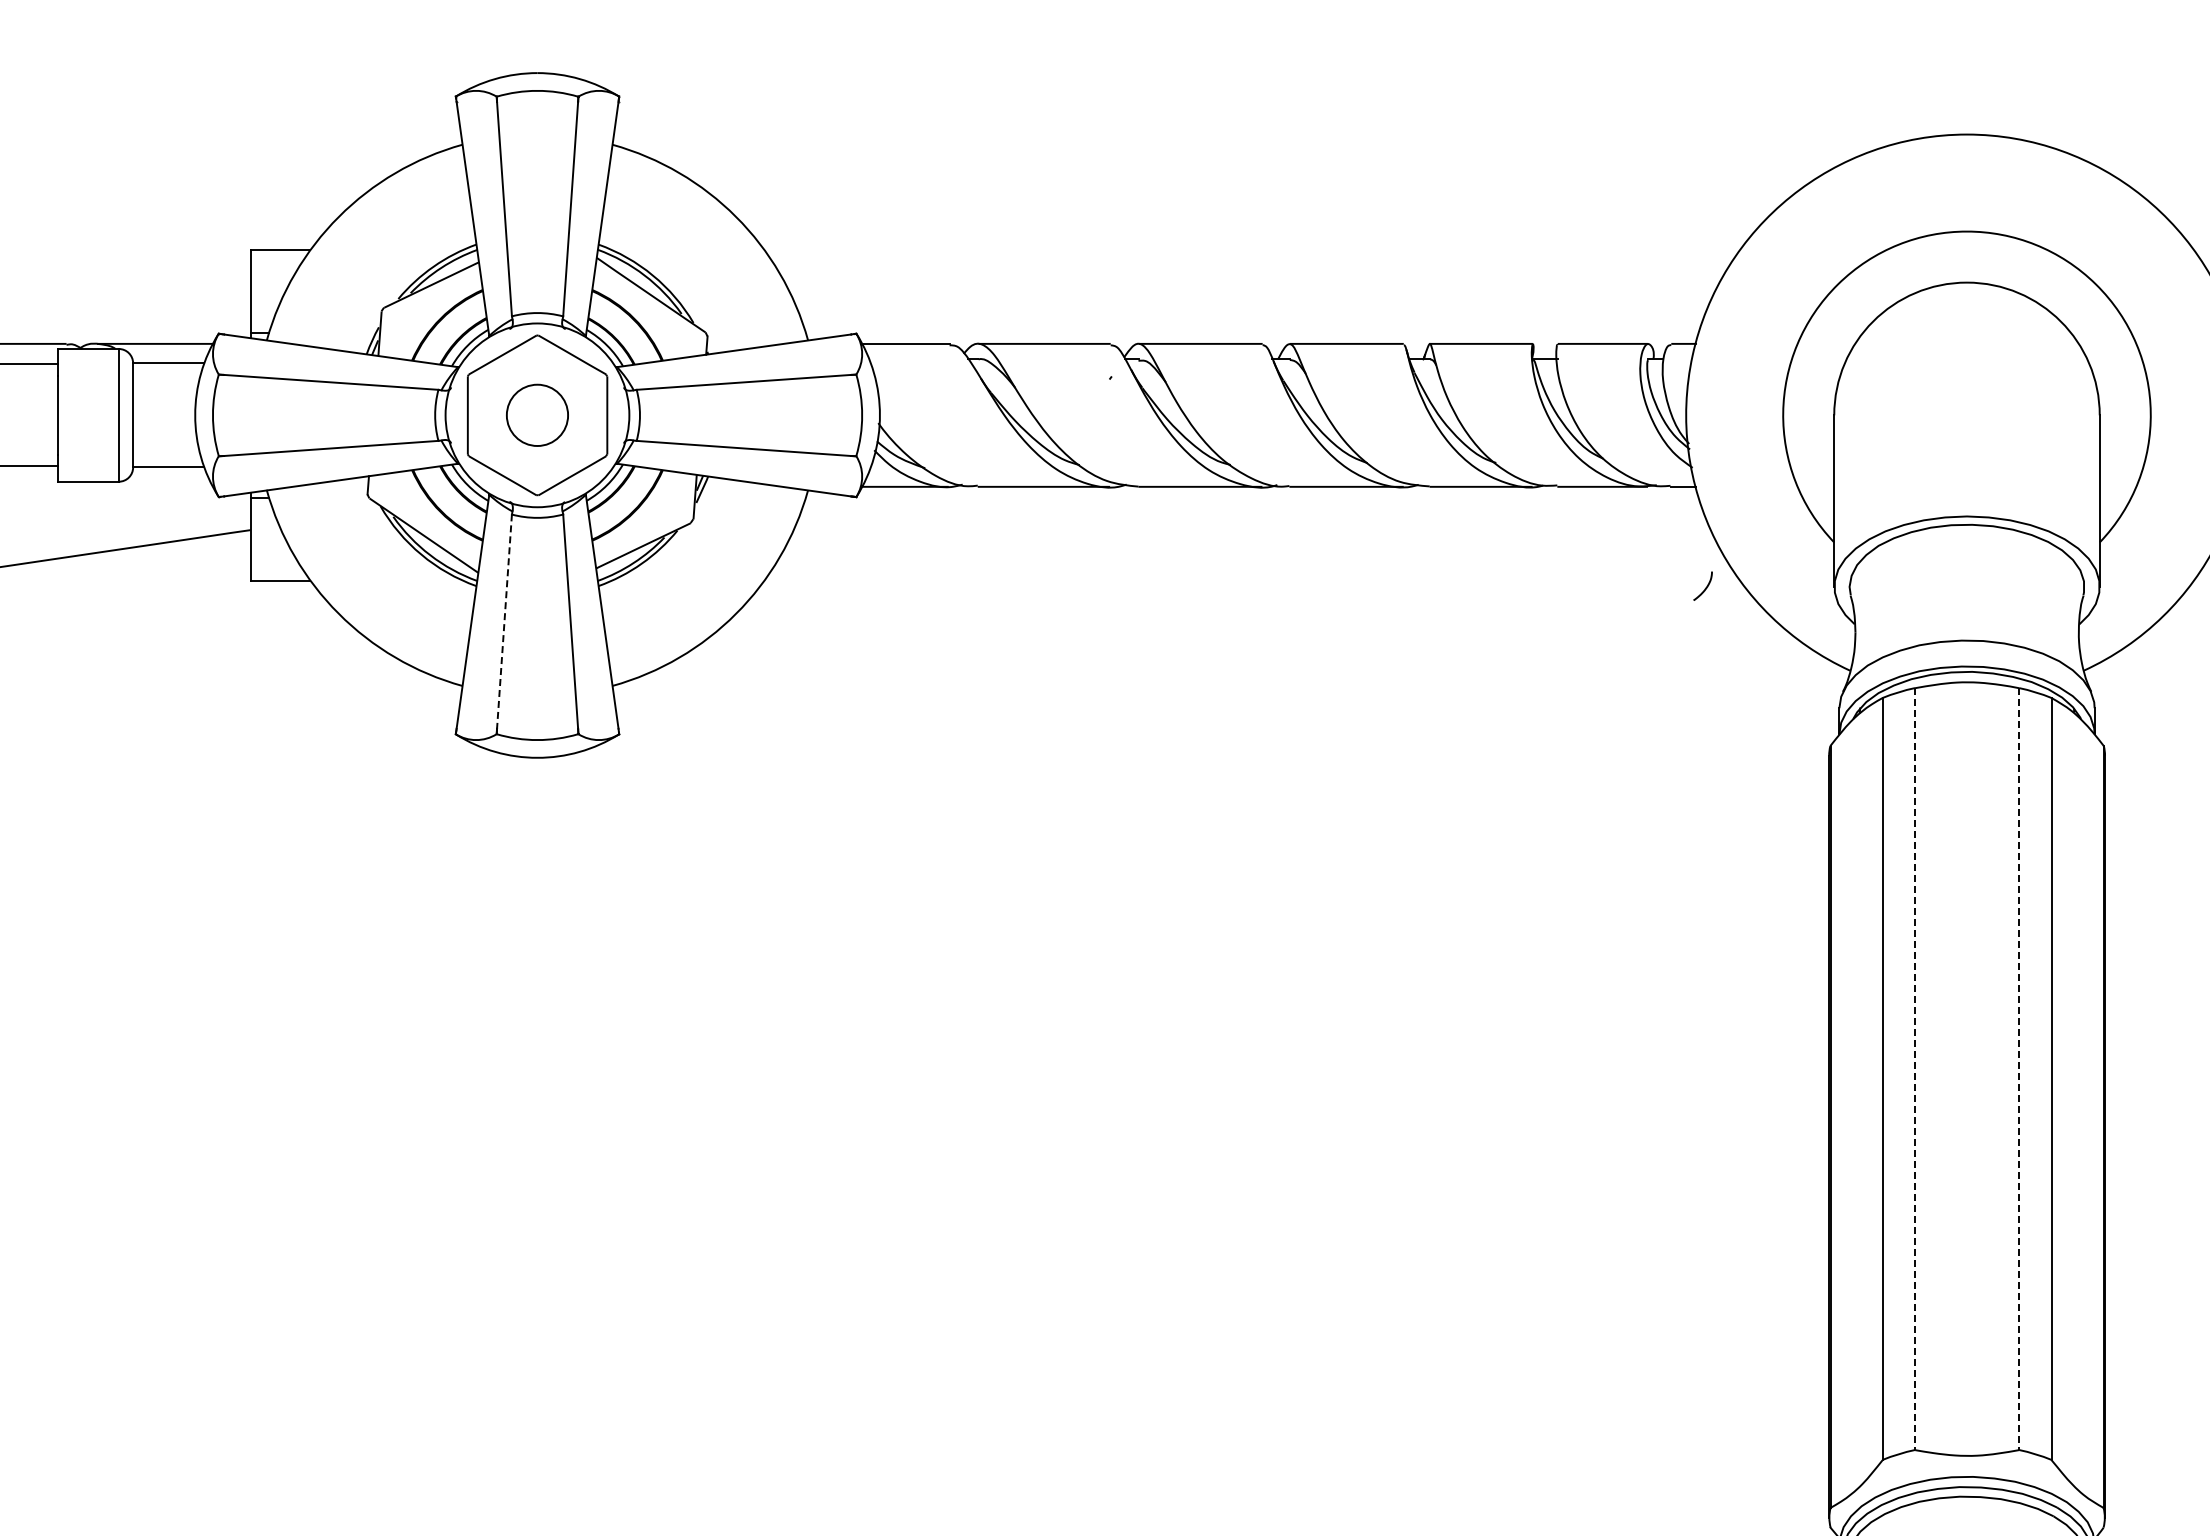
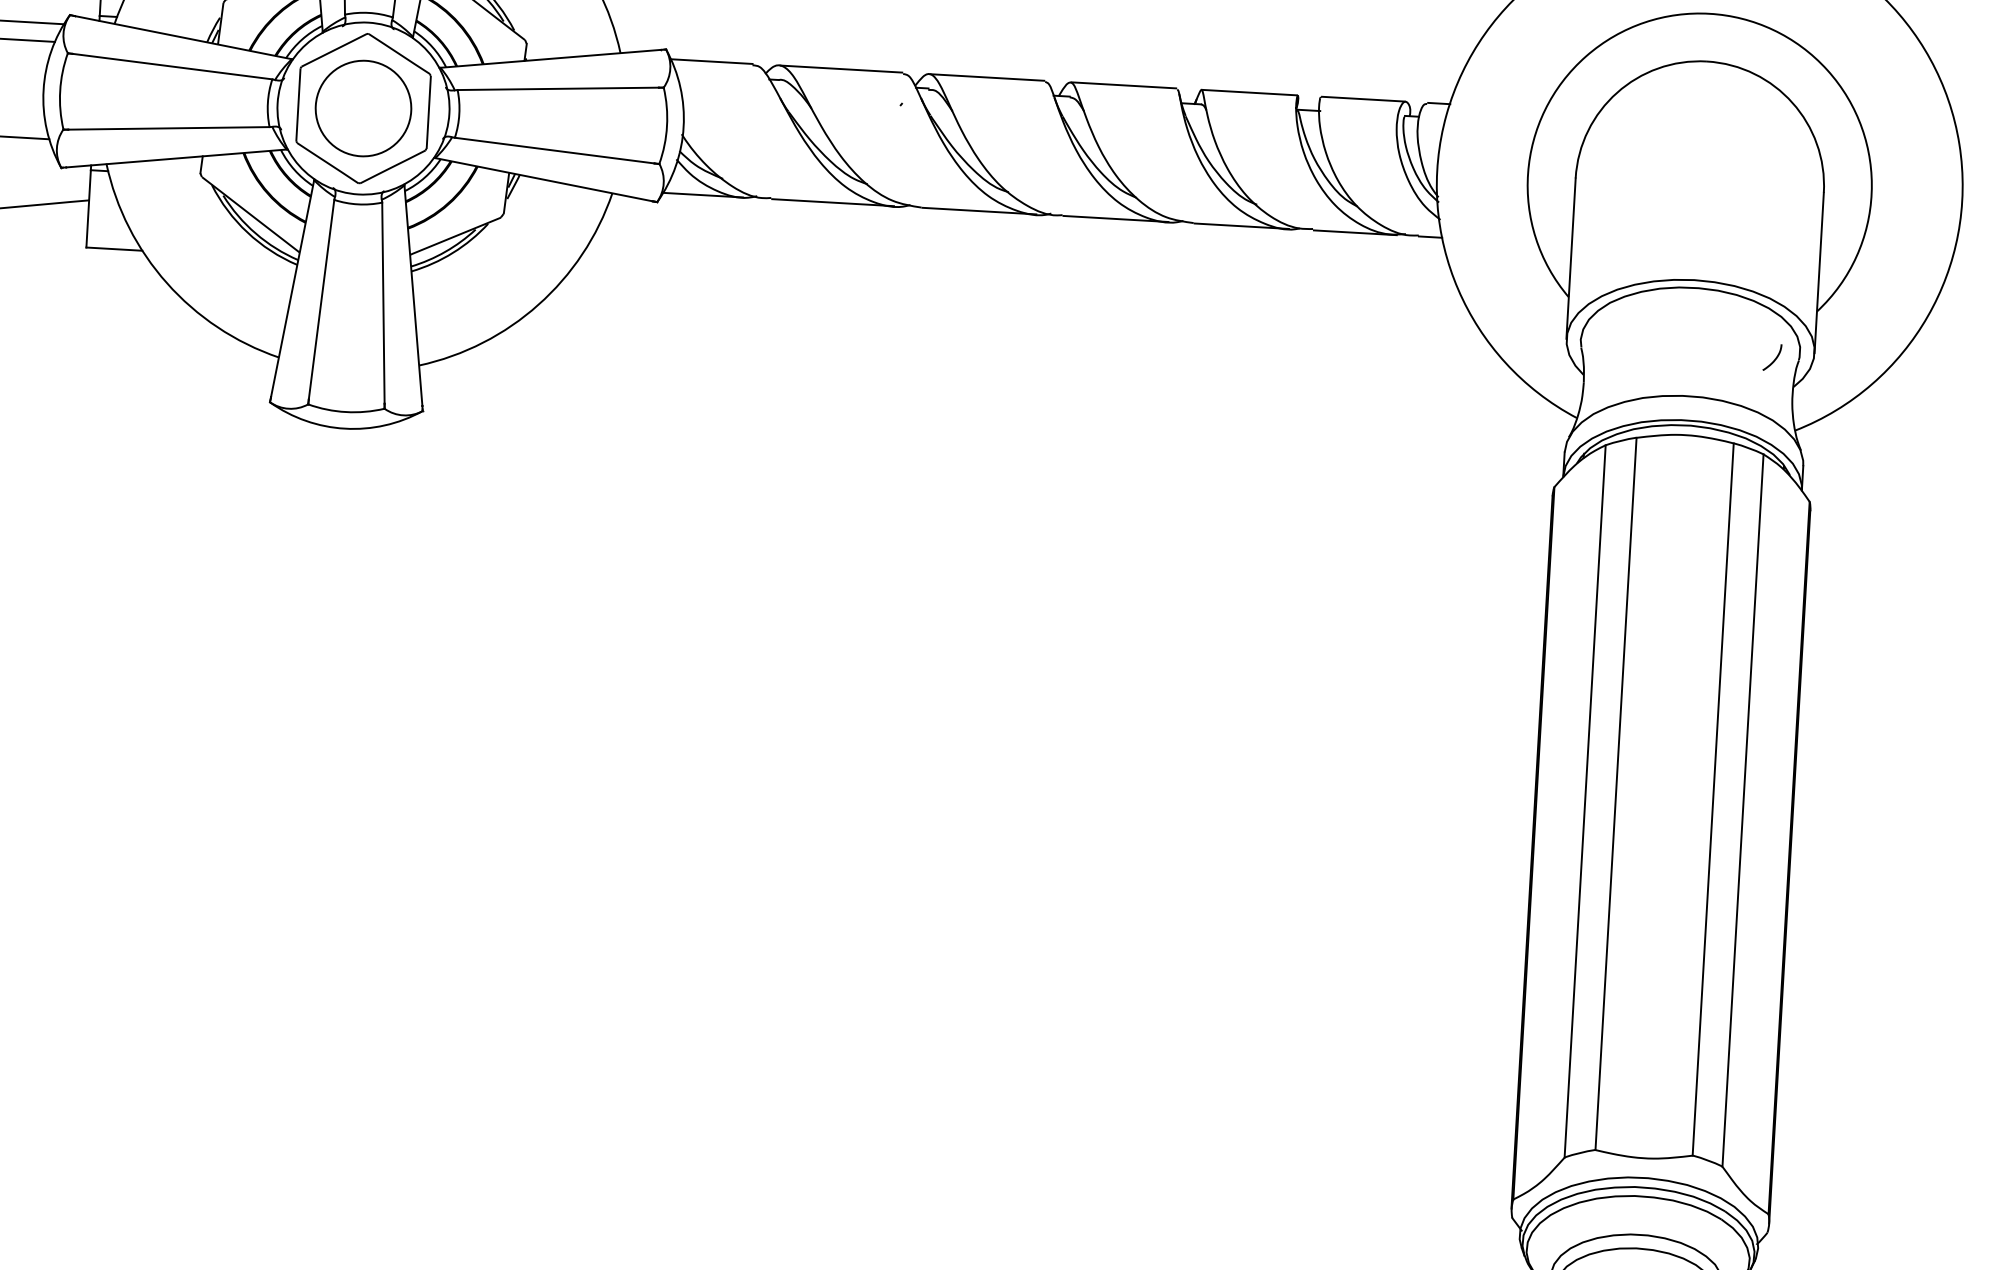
circle: (537, 415) -> (363, 108), size x1.67
curve: (1705, 587) -> (1774, 358), moved
line: (504, 622) -> (321, 300), dashed -> solid
line: (1915, 1069) -> (1616, 794), dashed -> solid
line: (2019, 1069) -> (1713, 799), dashed -> solid

